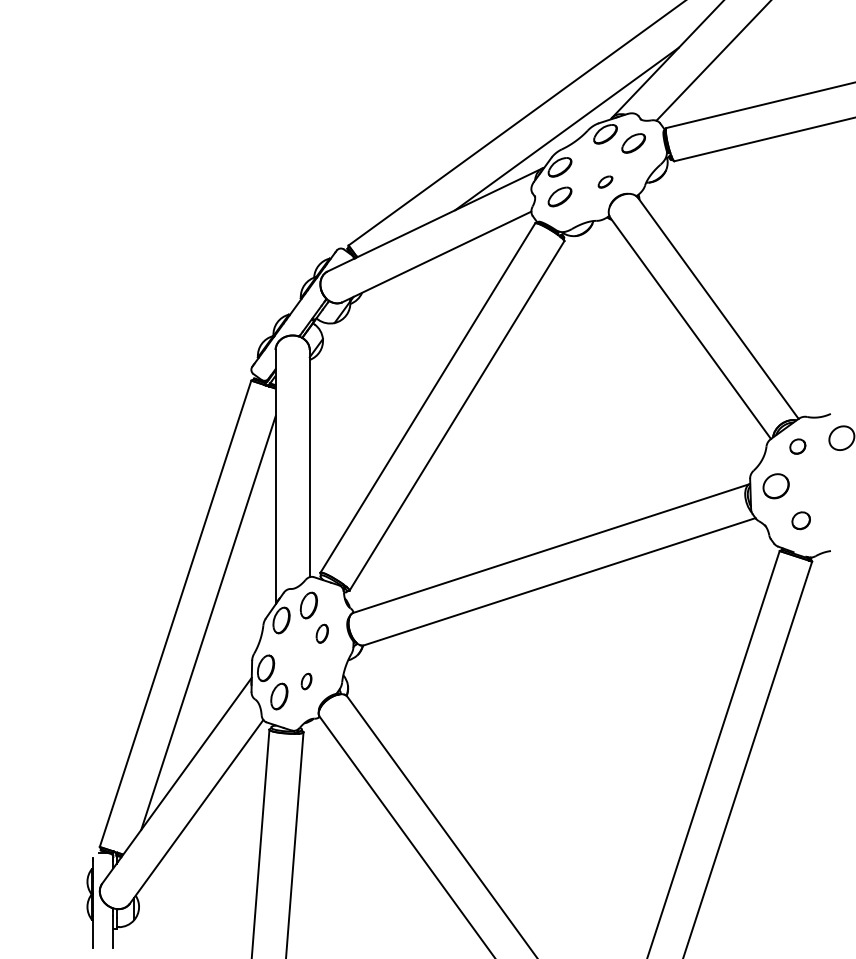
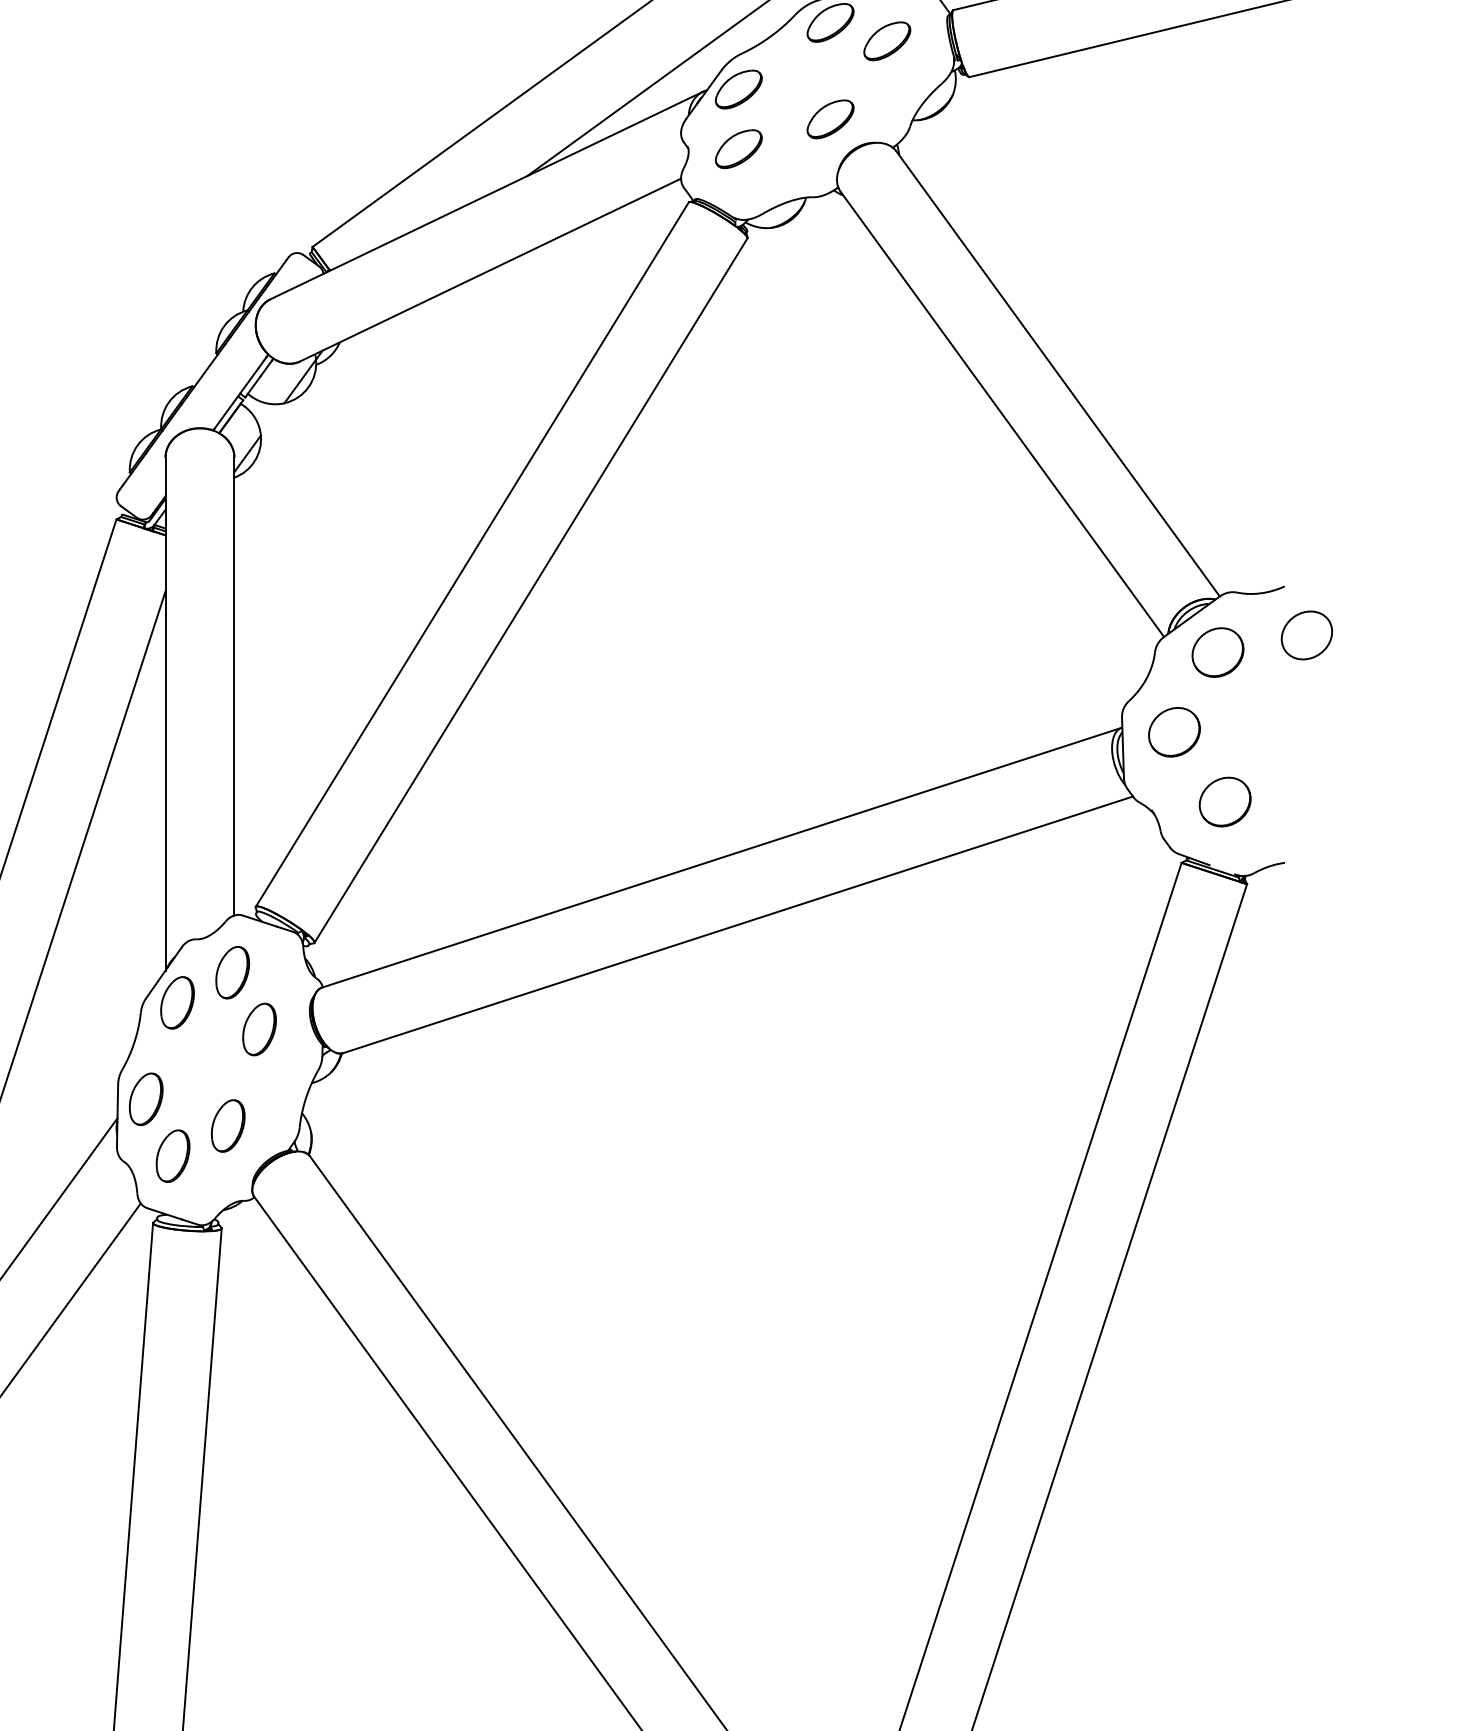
part: (605, 181) -> (830, 117), size x1.67
part: (797, 446) -> (1217, 652), size x1.67
part: (800, 520) -> (1223, 801), size x1.43
part: (322, 633) -> (260, 1029), size x1.43
part: (306, 681) -> (227, 1125), size x1.67

